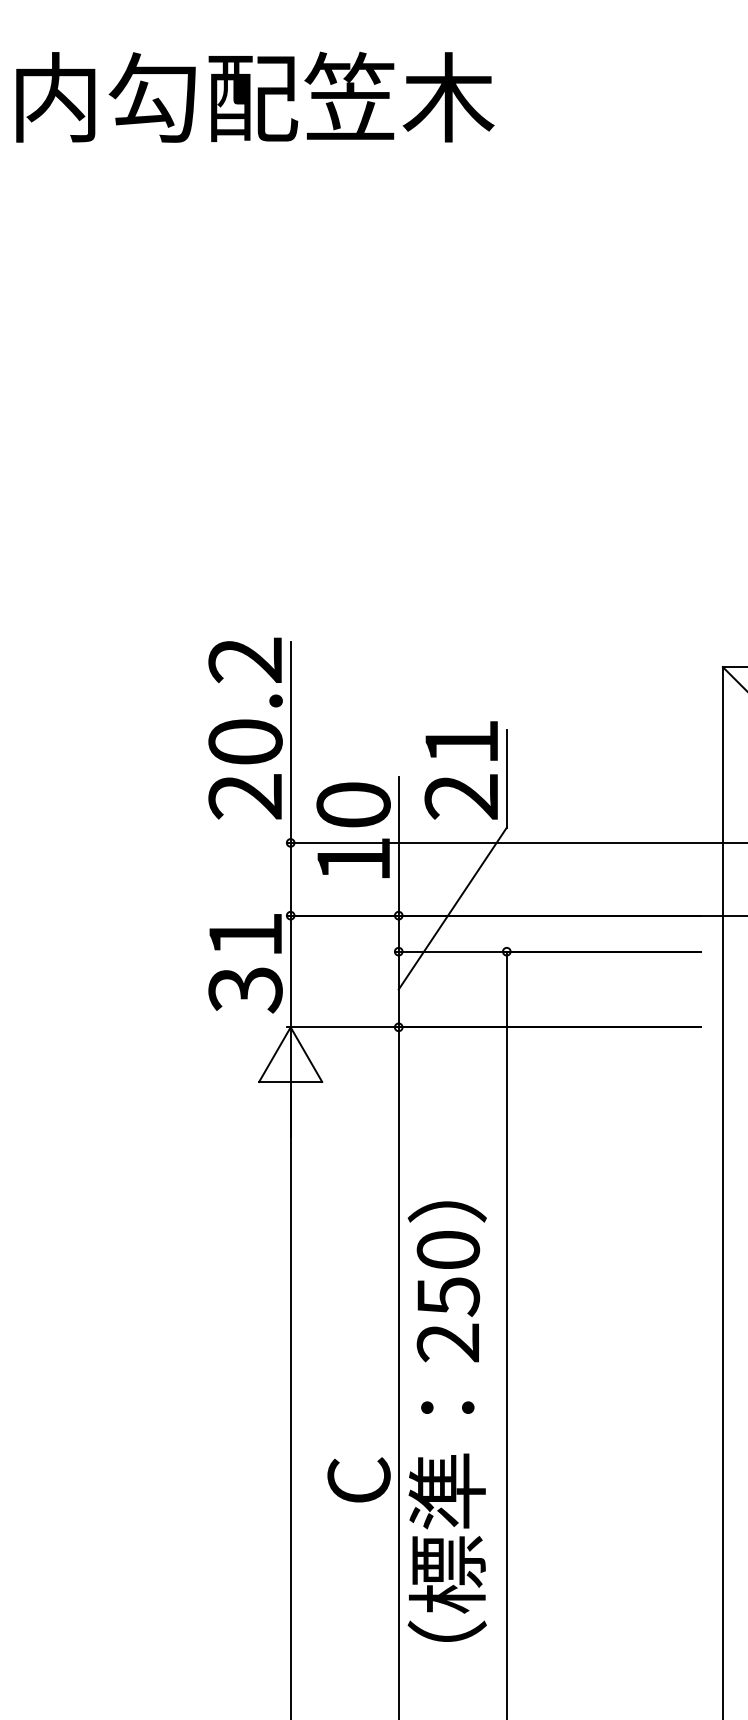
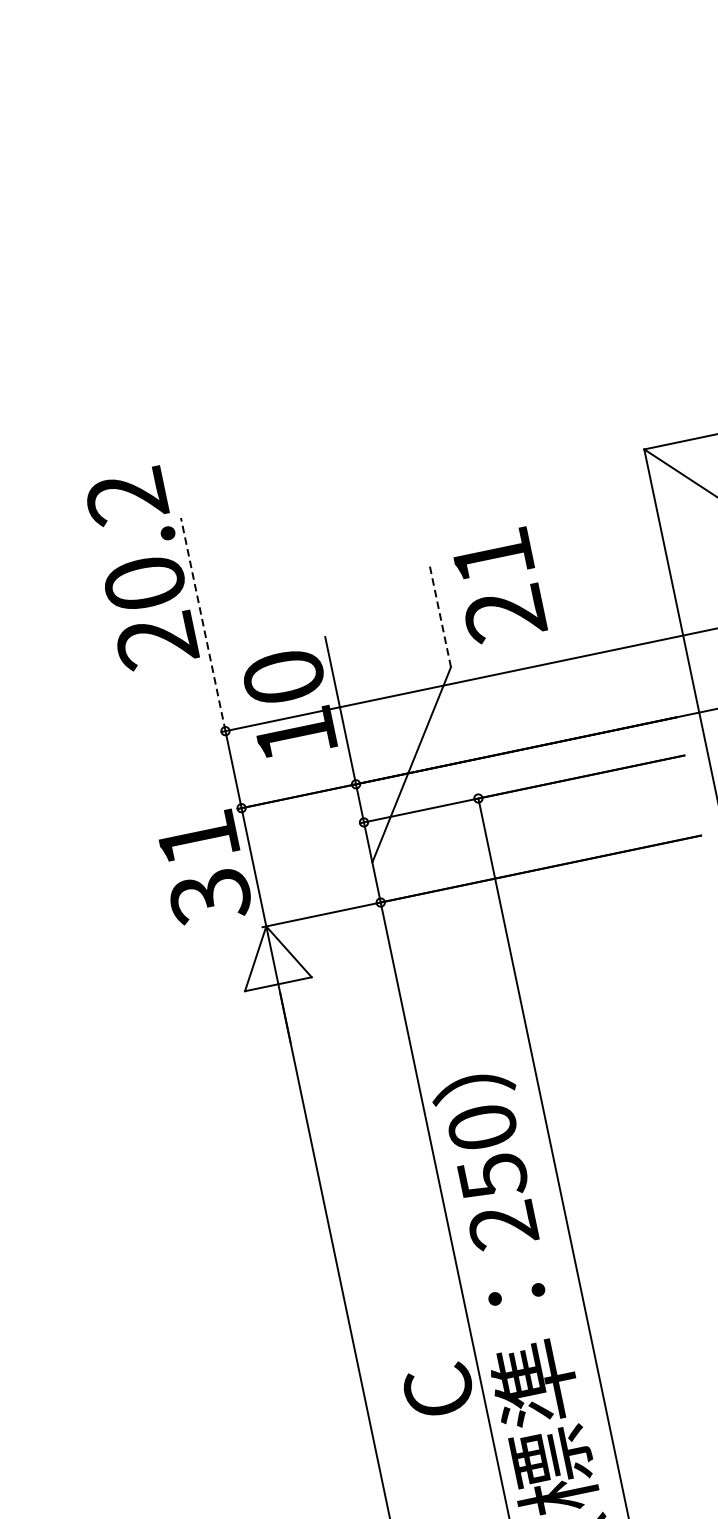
text: (245, 728) -> (141, 569), moved
line: (290, 742) -> (203, 624), solid -> dashed
text: (460, 770) -> (497, 586), moved
line: (506, 778) -> (439, 615), solid -> dashed

